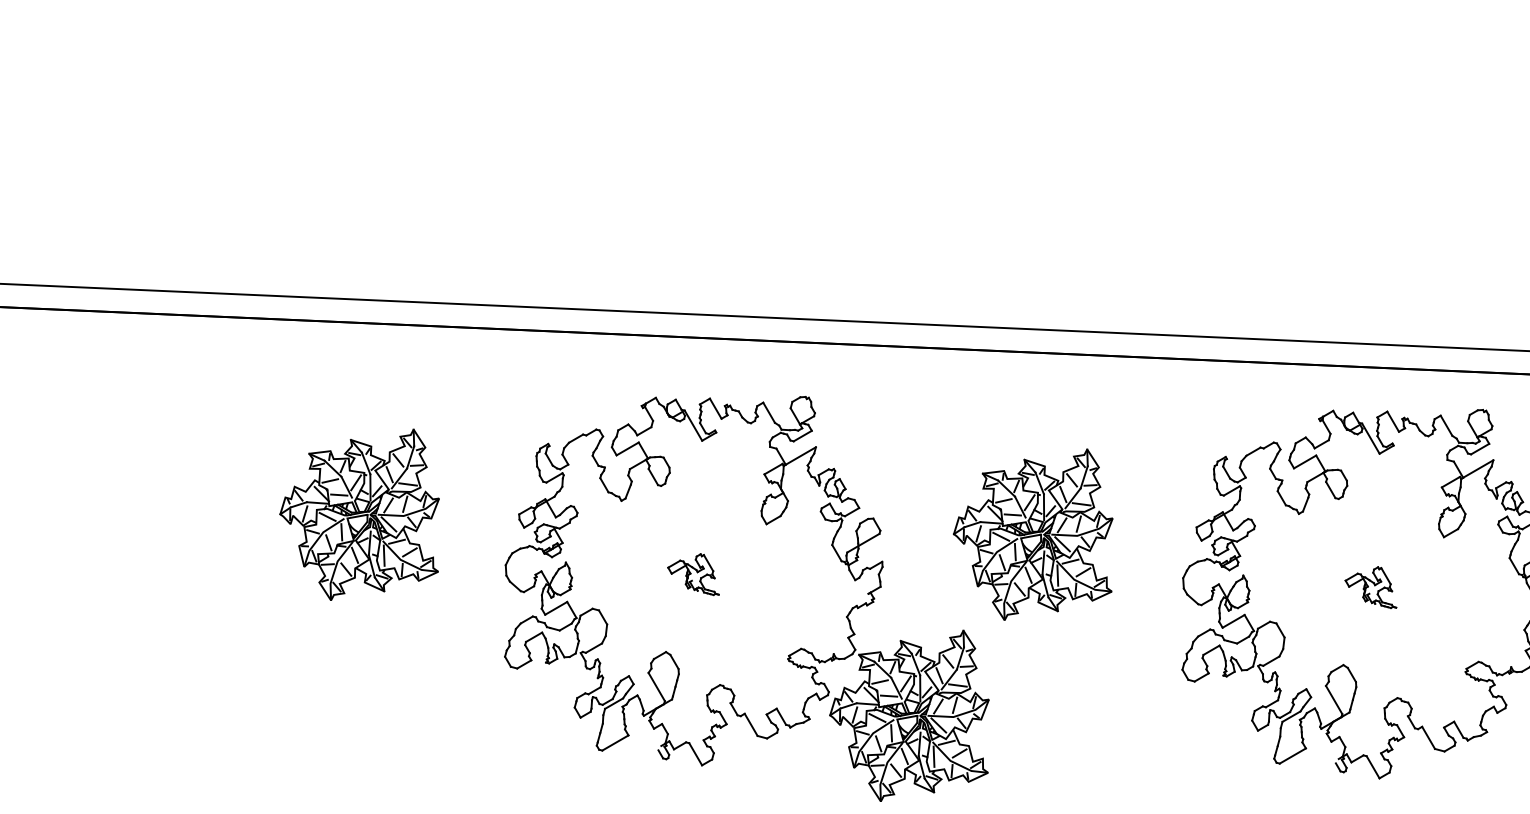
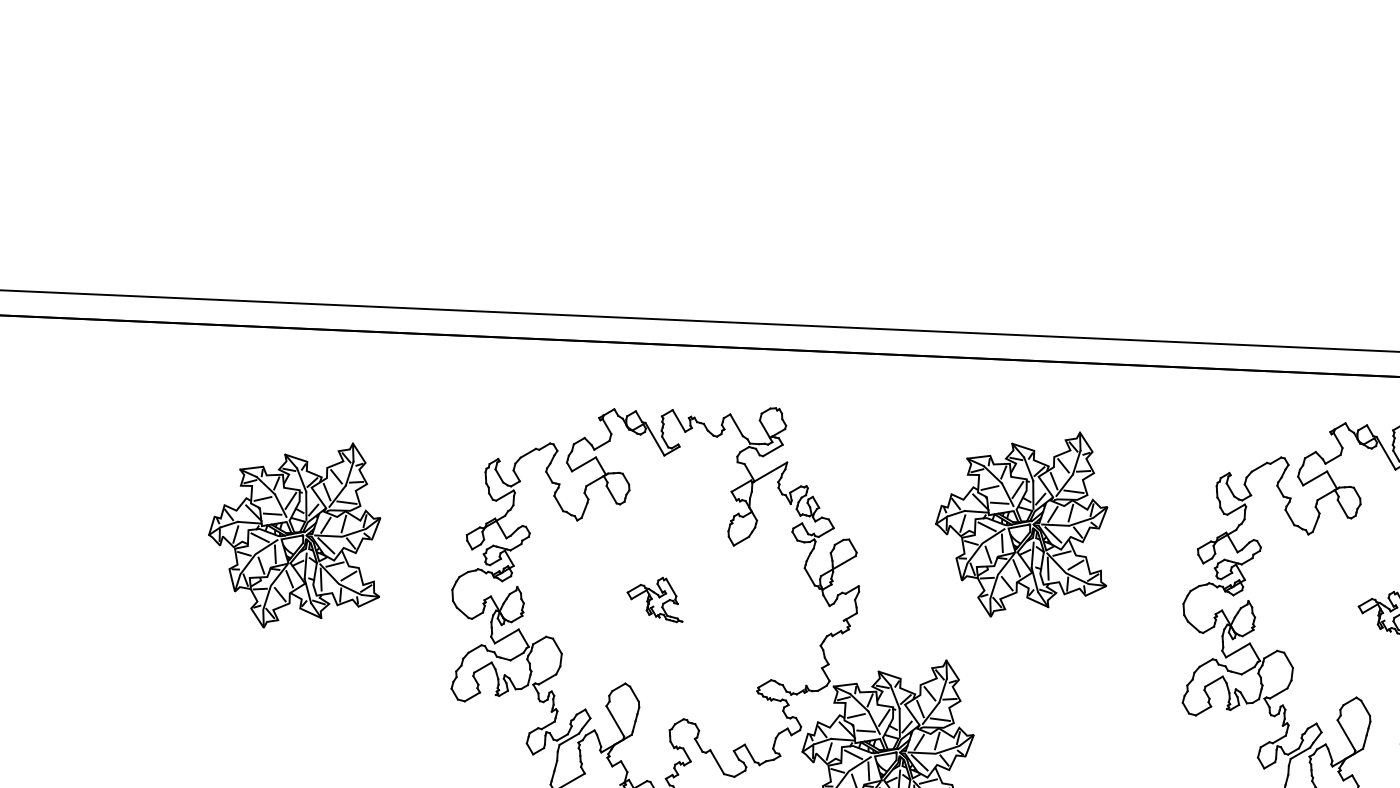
part: (1033, 534) -> (1021, 524), moved

